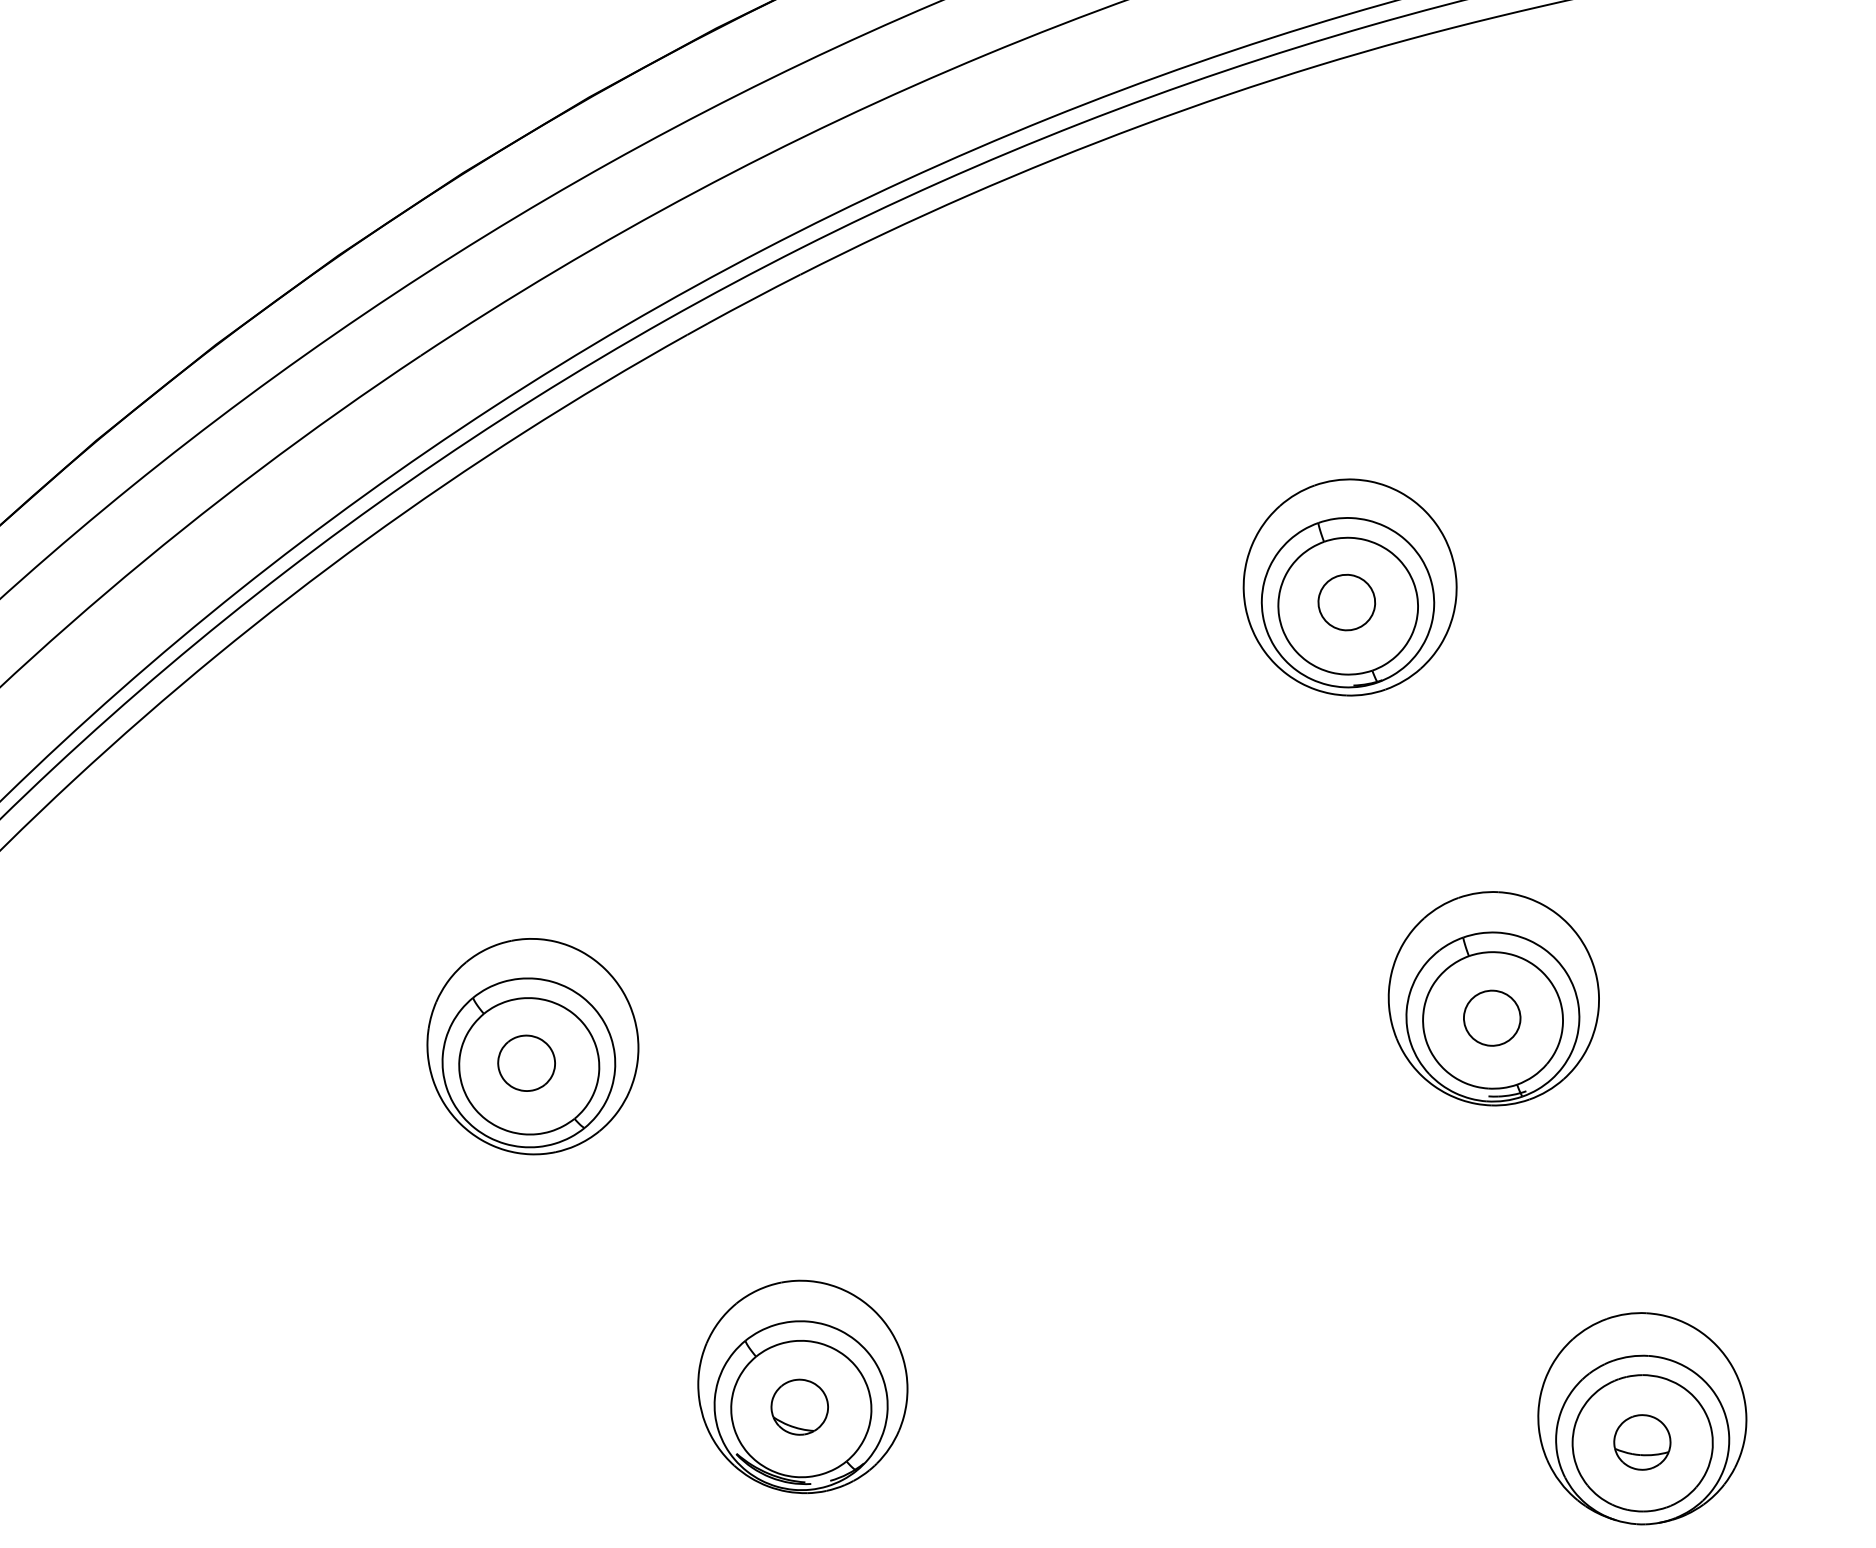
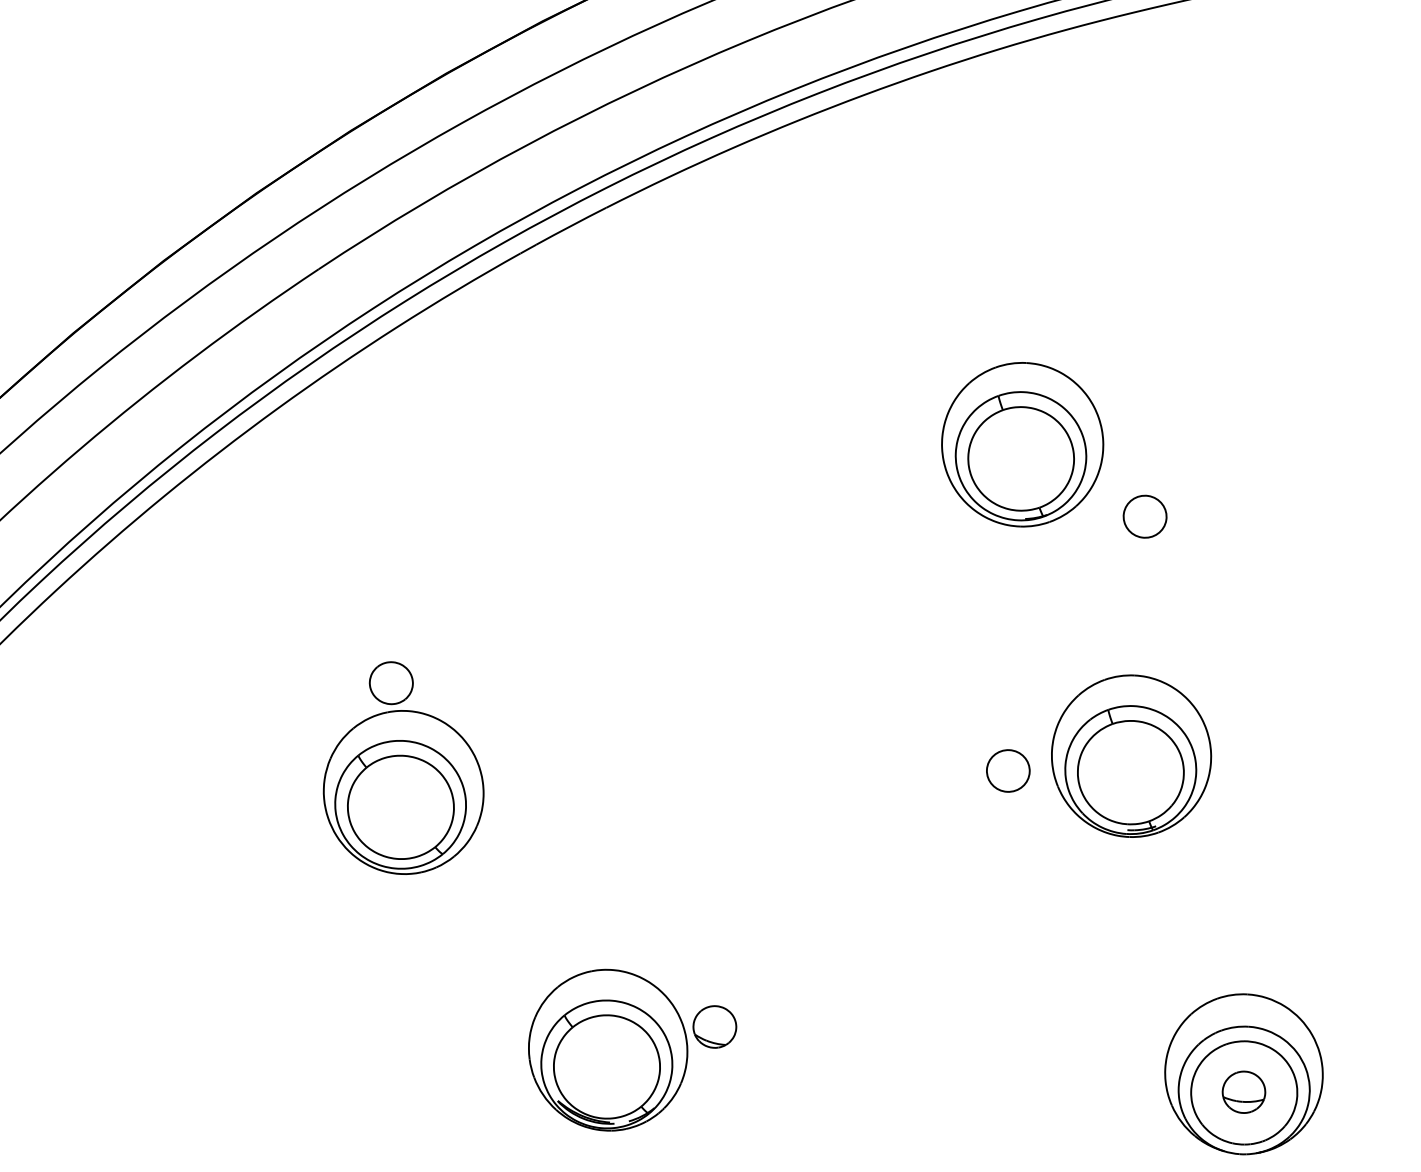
part: (1346, 602) -> (1144, 516), moved
part: (1492, 1017) -> (1008, 770), moved
part: (526, 1062) -> (391, 682), moved
part: (799, 1406) -> (714, 1026), moved

